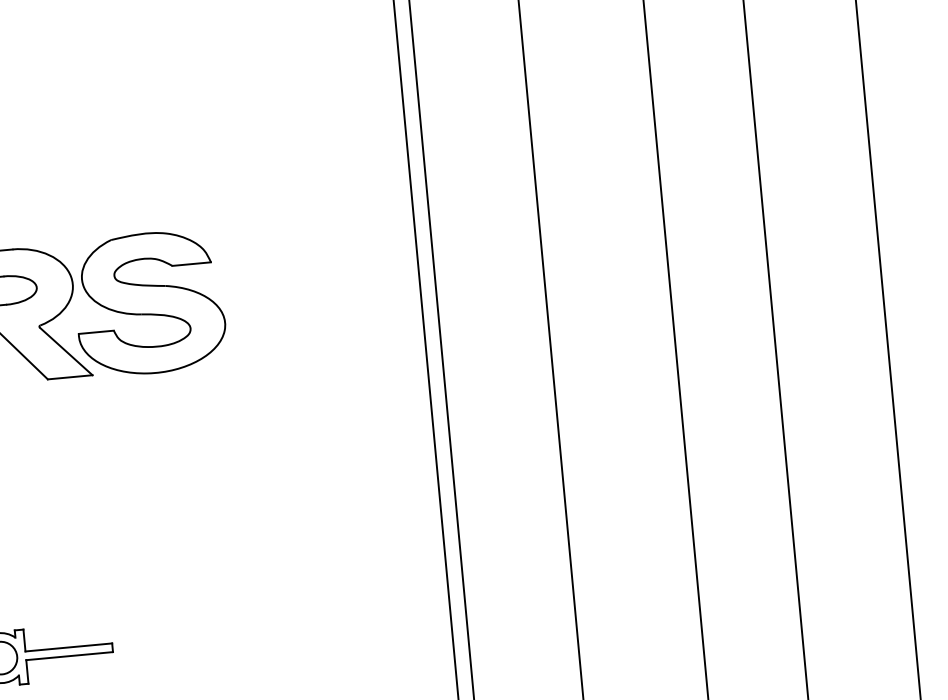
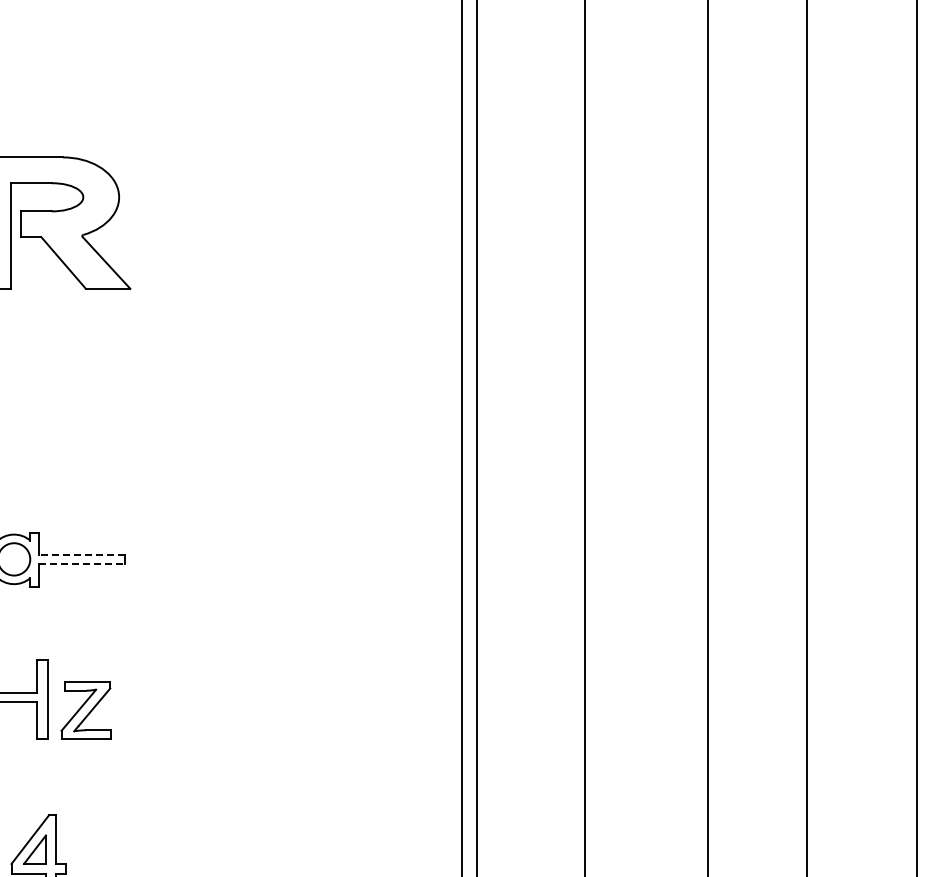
part: (148, 303) -> (192, 223), removed
line: (68, 647) -> (81, 555), solid -> dashed
line: (70, 655) -> (82, 563), solid -> dashed

